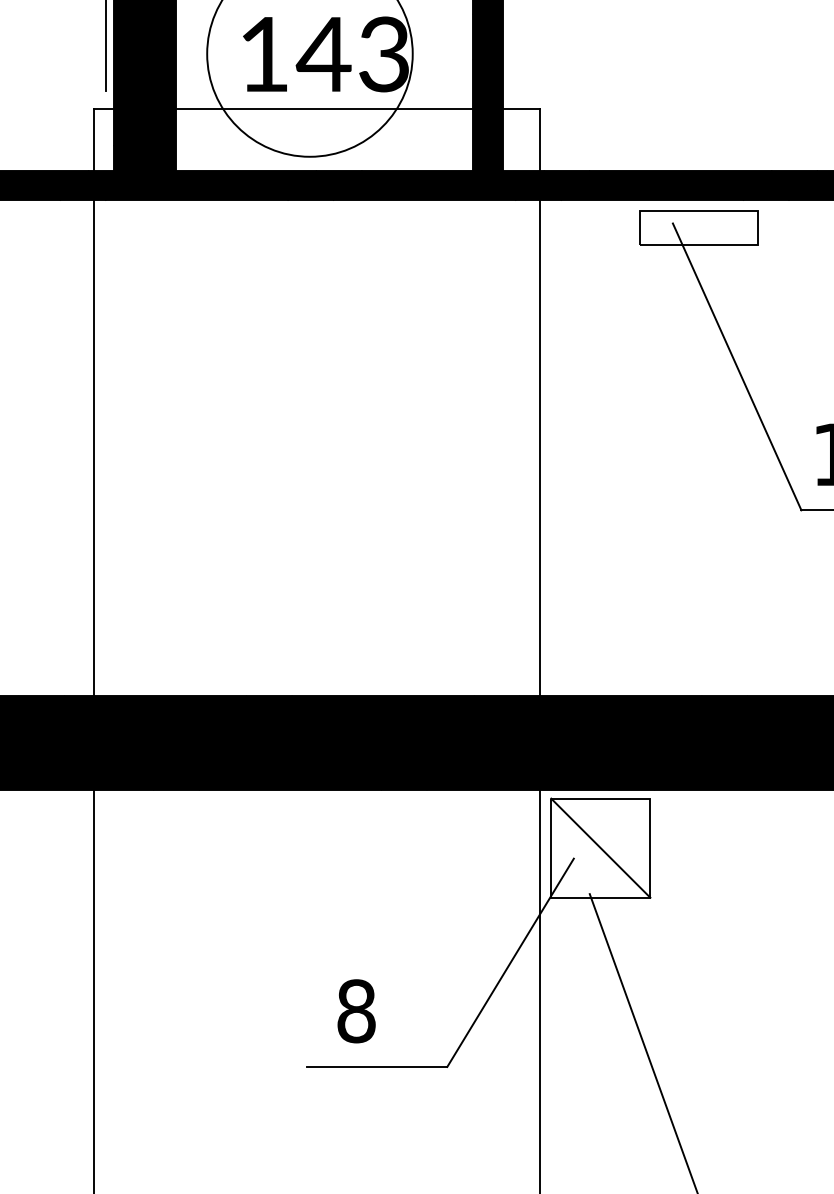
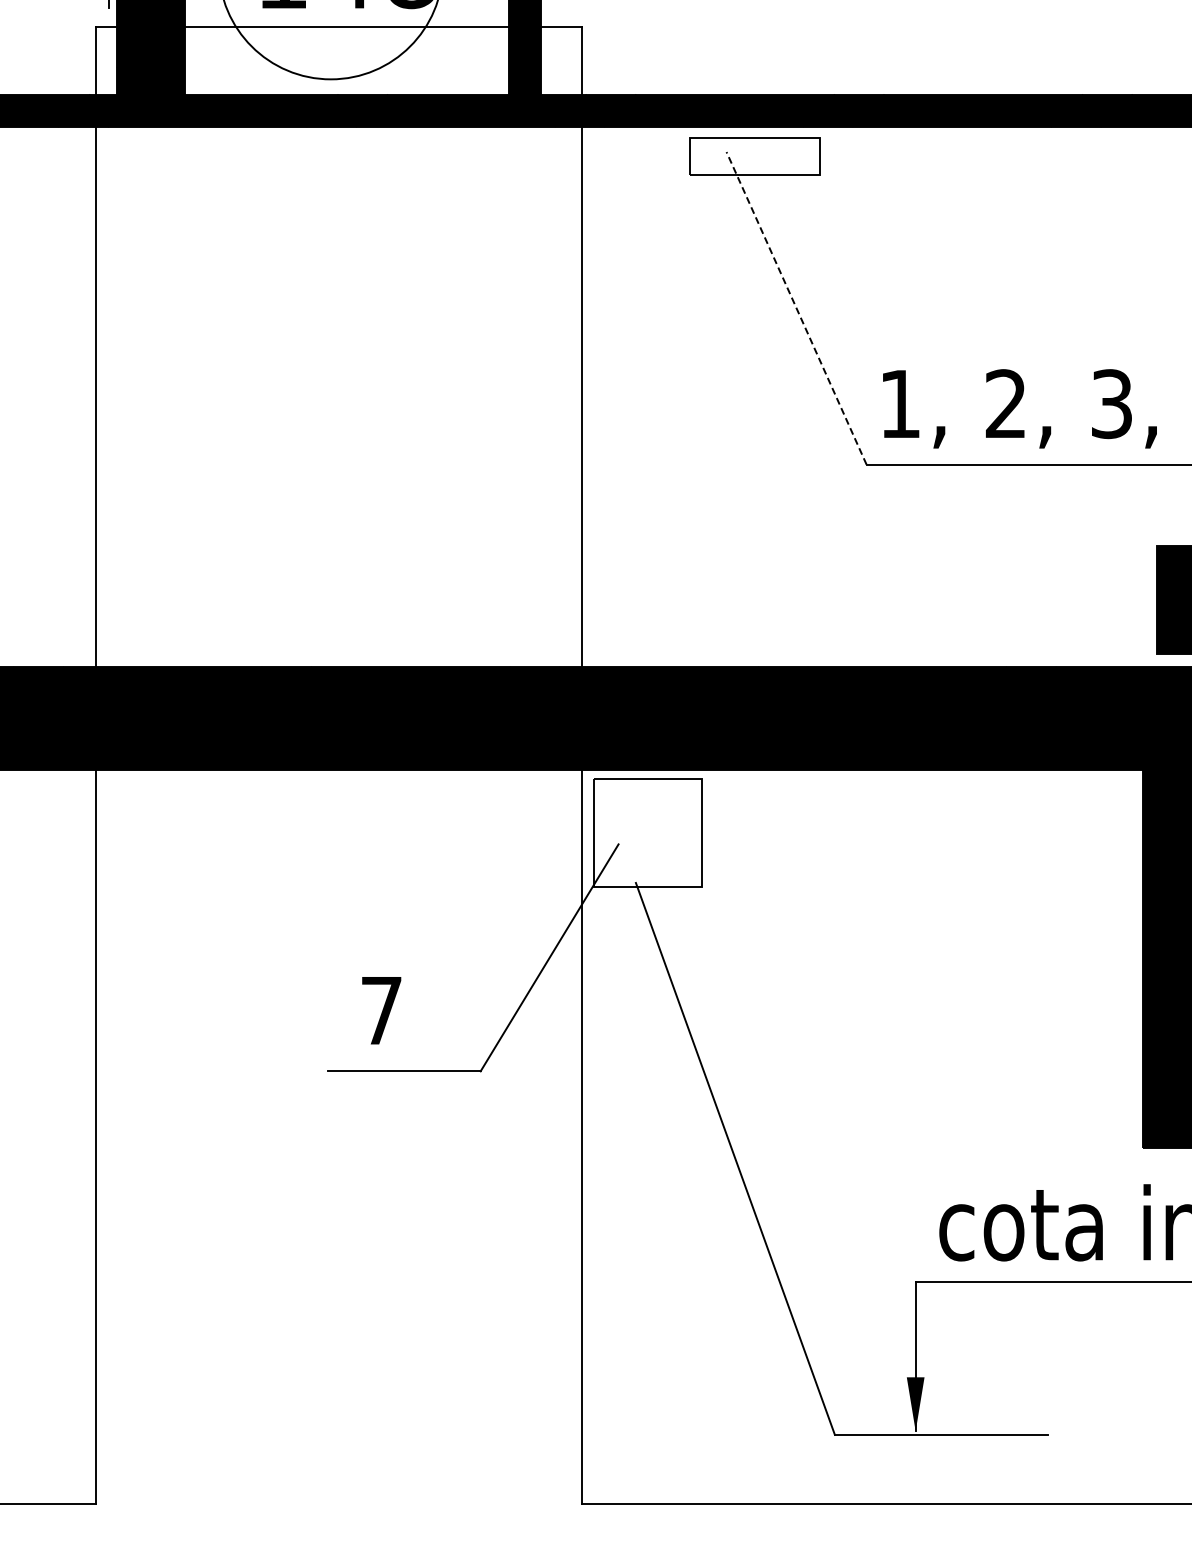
line: (737, 366) -> (796, 307), solid -> dashed
line: (600, 847) -> (647, 832), removed
text: (356, 1011) -> (381, 1010), 8 -> 7

